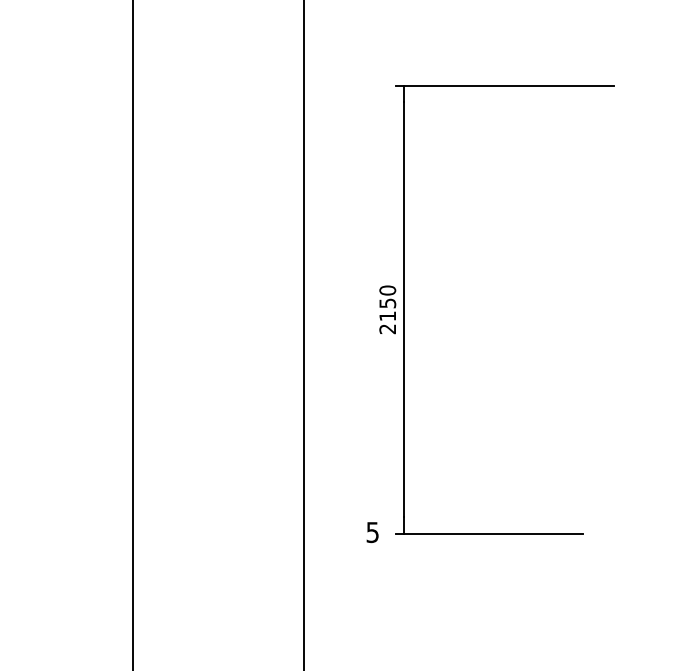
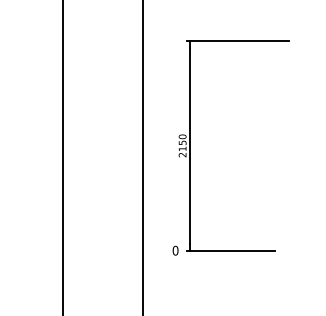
text: (372, 531) -> (175, 250), 5 -> 0

